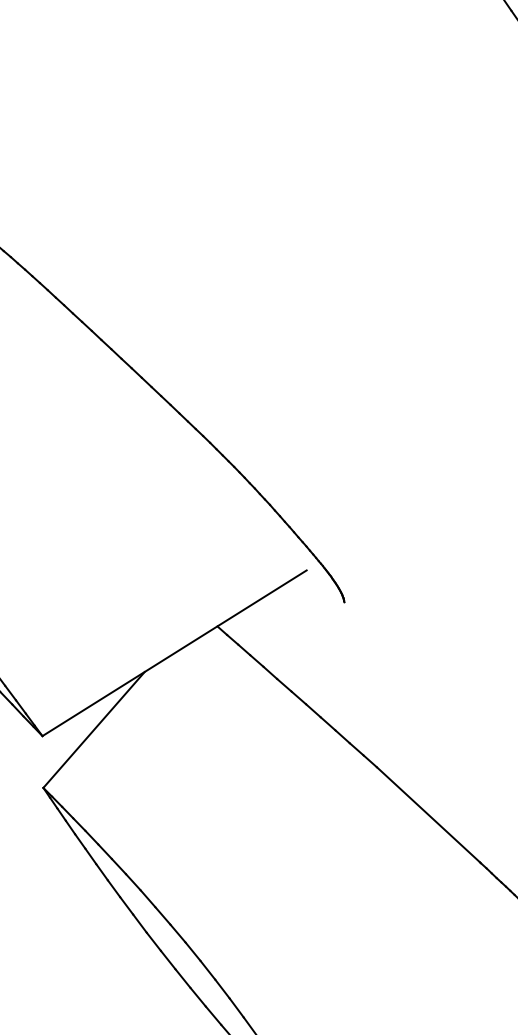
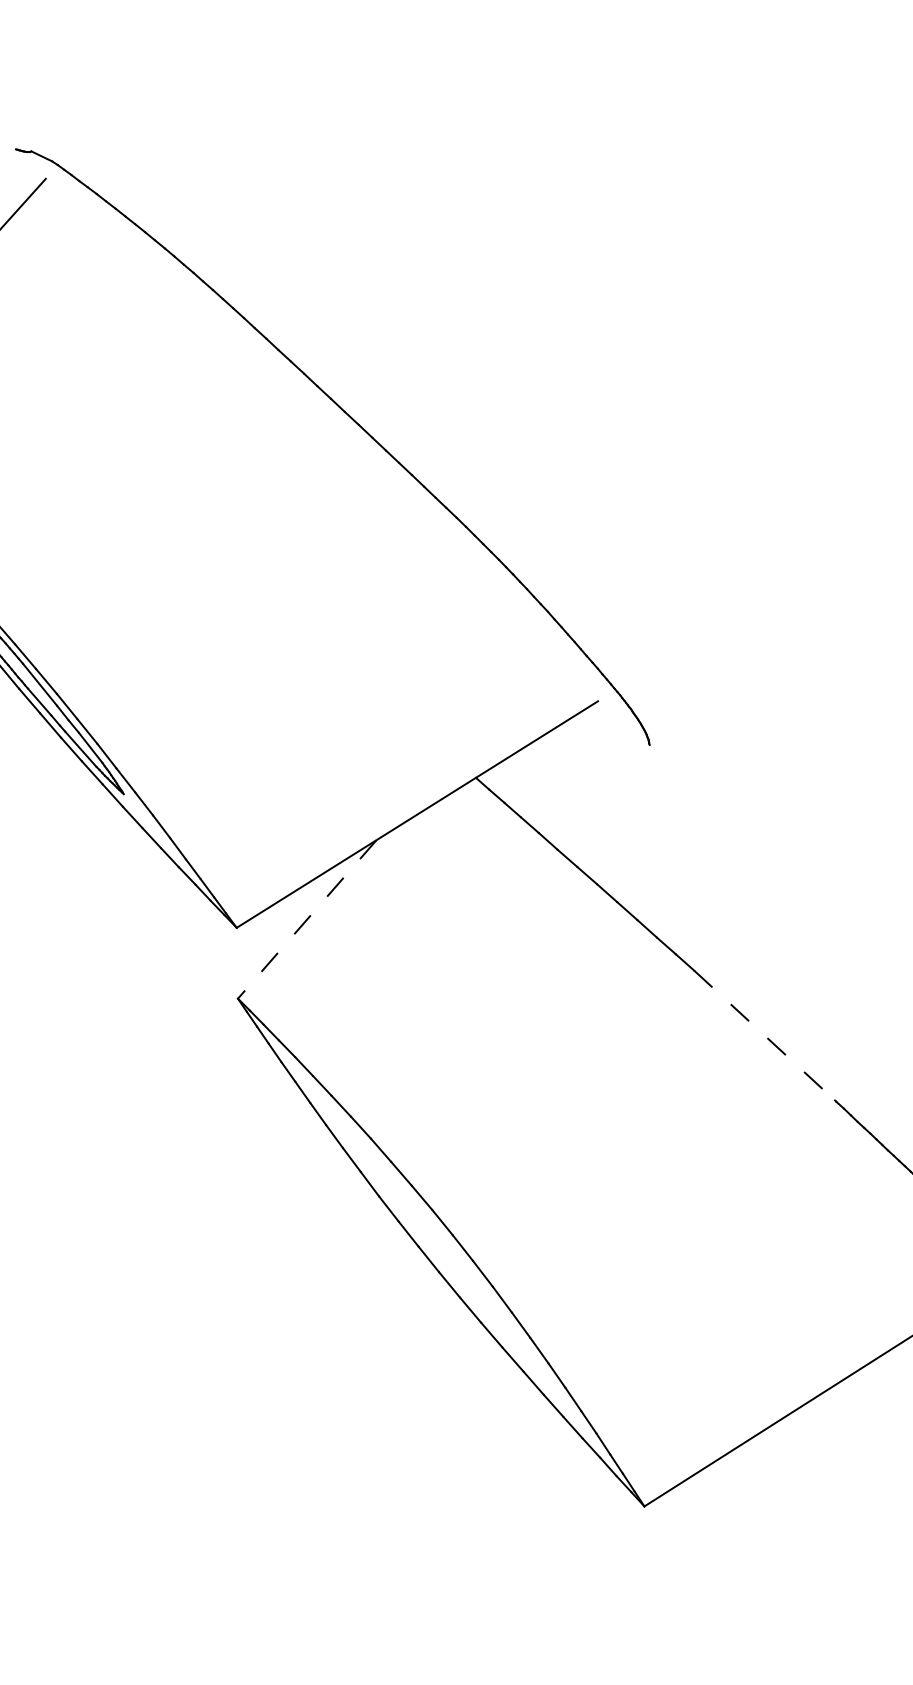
line: (93, 729) -> (306, 919), solid -> dashed
line: (428, 814) -> (764, 1035), solid -> dashed

